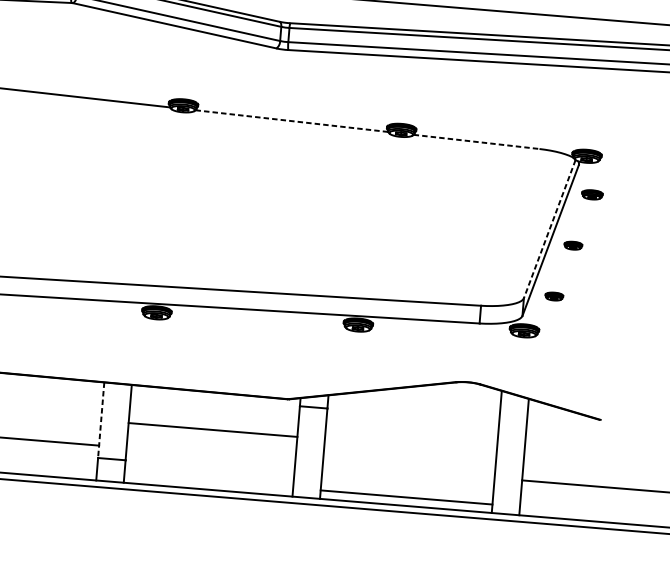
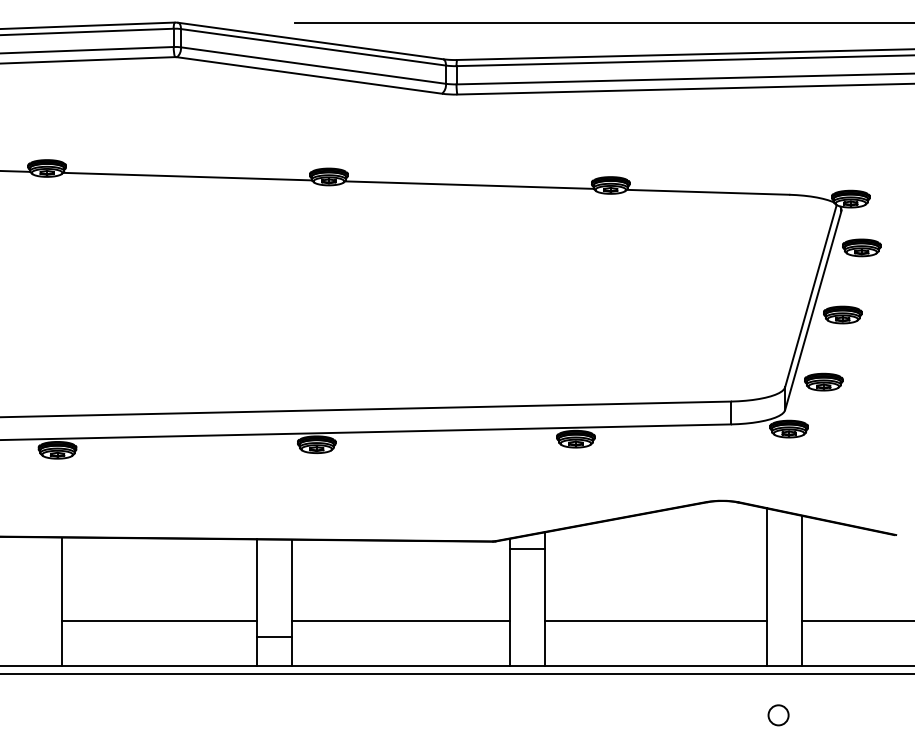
line: (291, 121) -> (469, 185), dashed -> solid
line: (476, 142) -> (708, 192), dashed -> solid
part: (592, 194) -> (861, 247), size x1.43
line: (549, 229) -> (810, 296), dashed -> solid
part: (573, 245) -> (842, 314), size x1.67
part: (554, 296) -> (823, 381), size x1.67
line: (100, 420) -> (256, 588), dashed -> solid
line: (212, 429) -> (400, 620), moved
line: (406, 497) -> (655, 620), moved
circle: (497, 552) -> (778, 715), added

